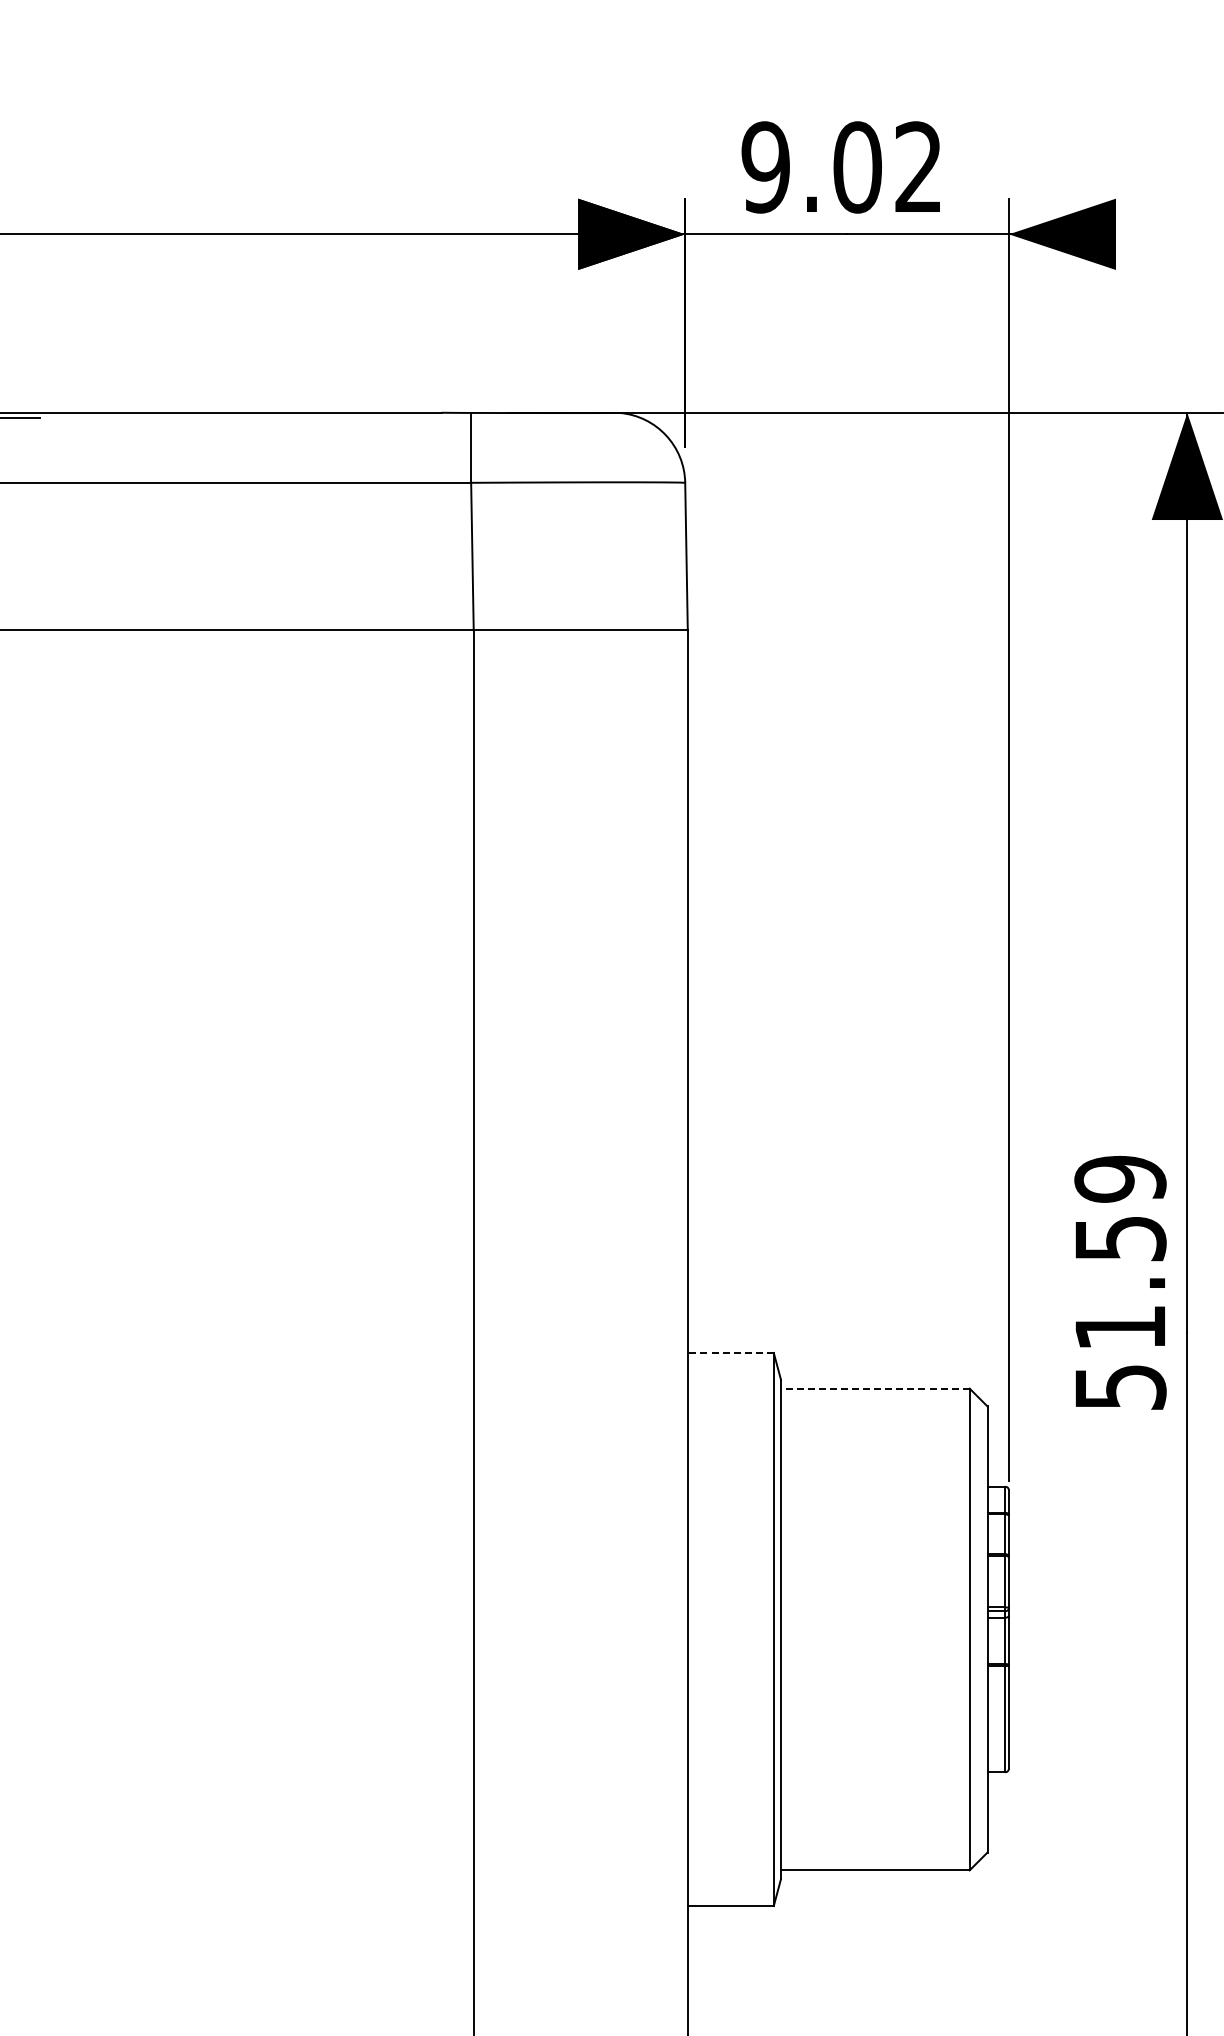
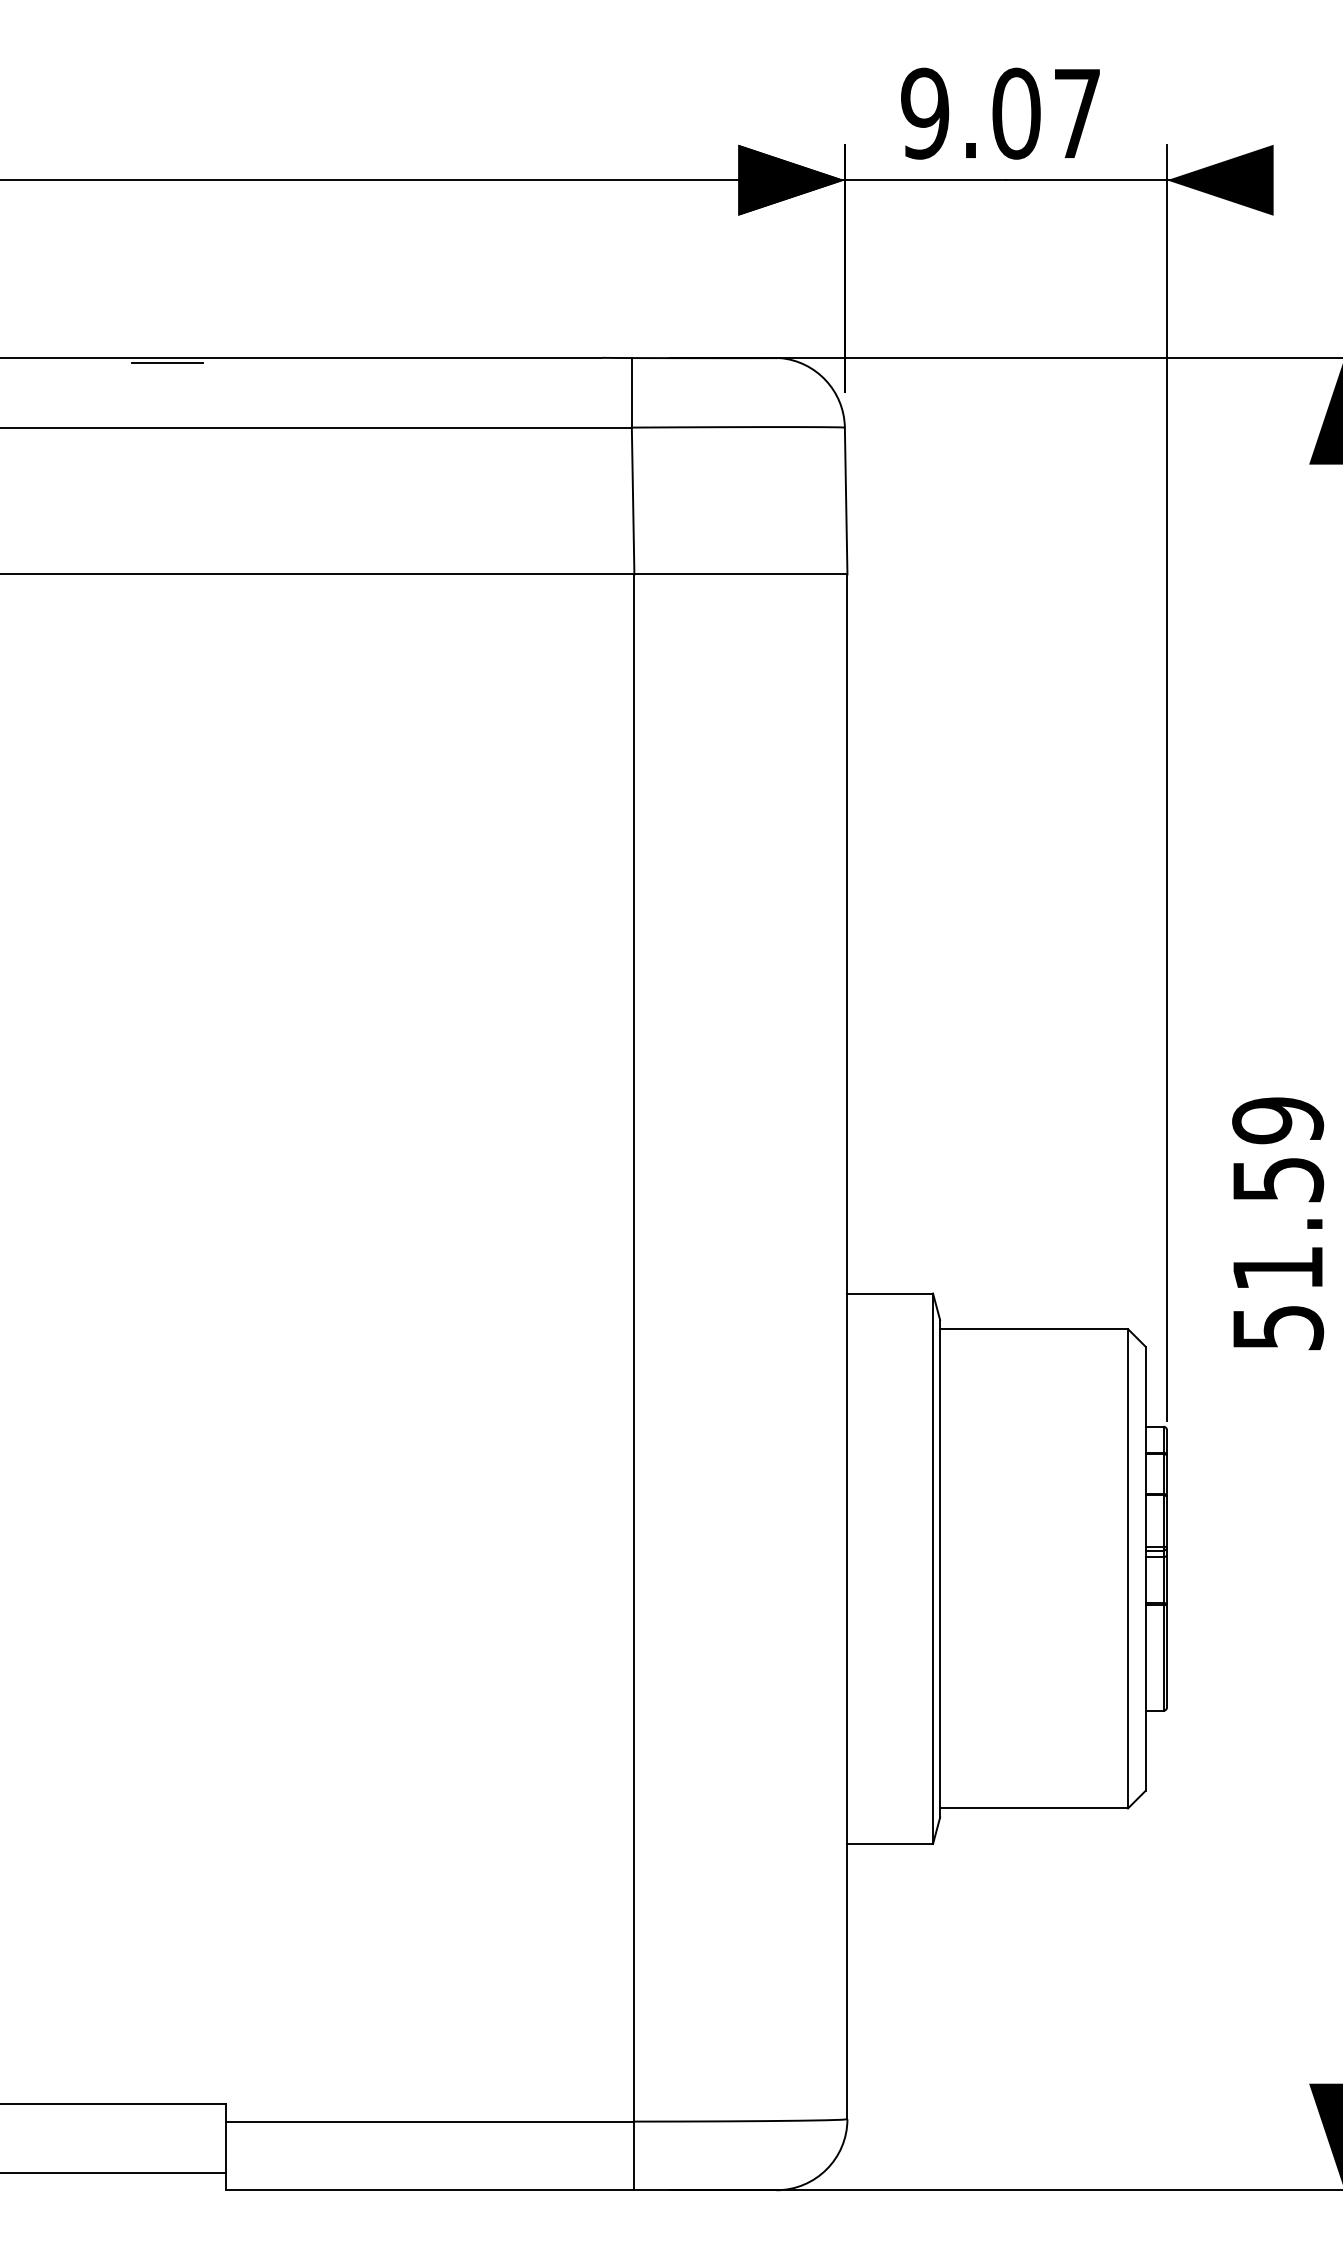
text: (917, 166) -> (1076, 112), 9.02 -> 9.07
line: (731, 1352) -> (890, 1293), dashed -> solid
line: (875, 1389) -> (1034, 1329), dashed -> solid

